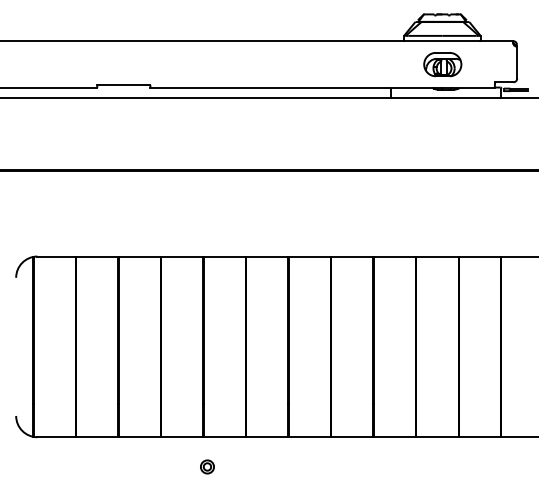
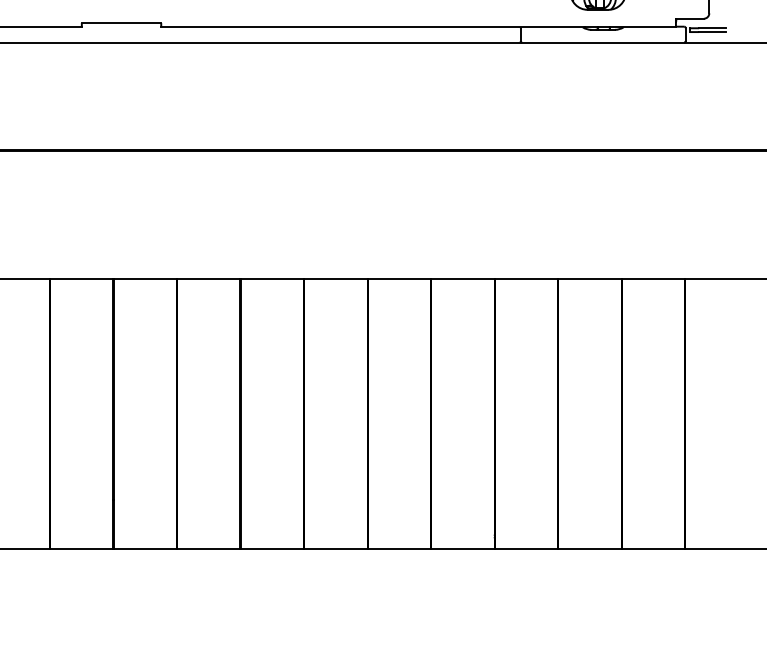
part: (207, 466) -> (246, 592), removed

